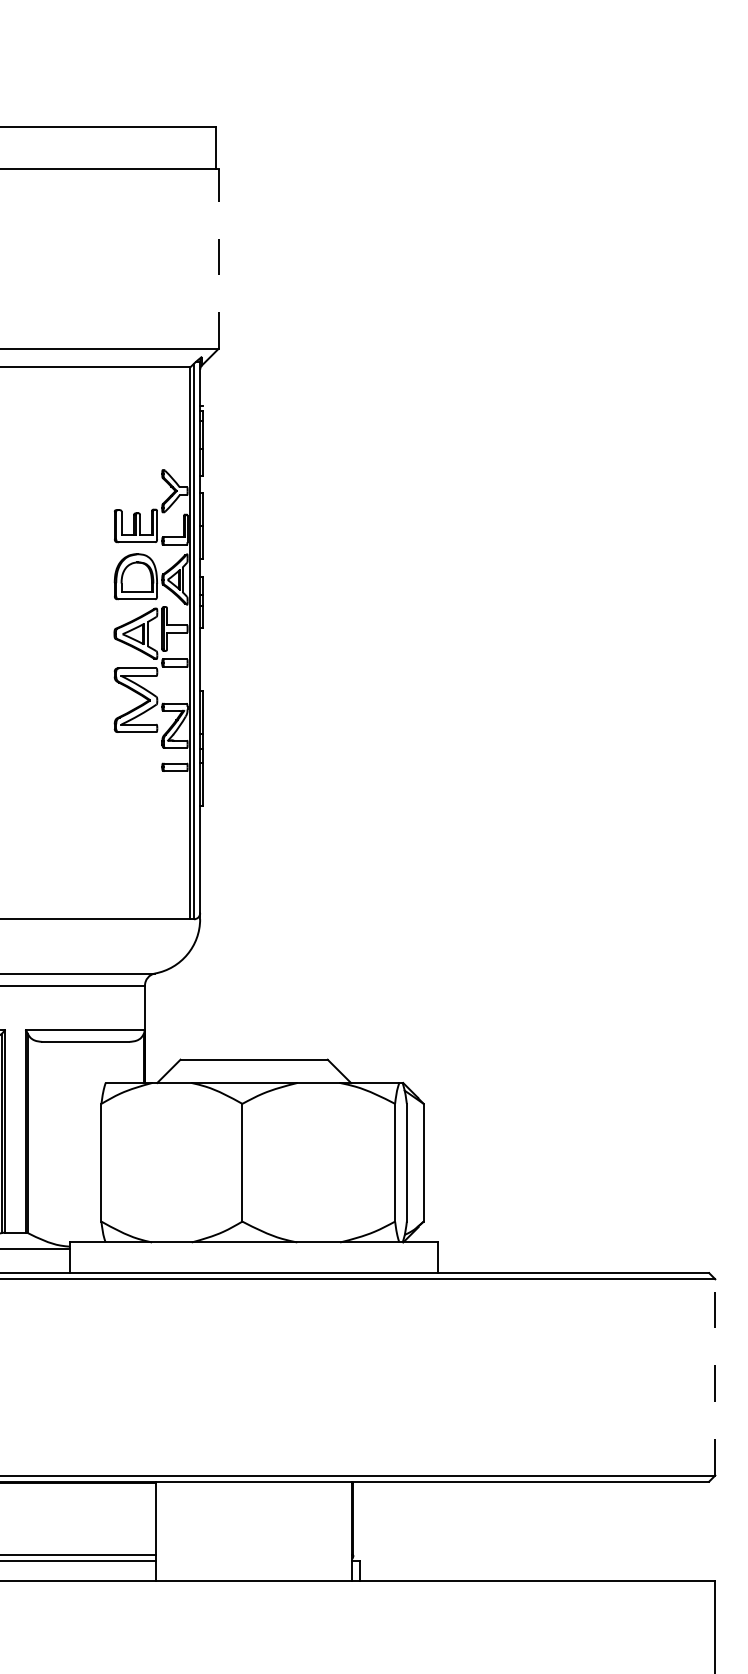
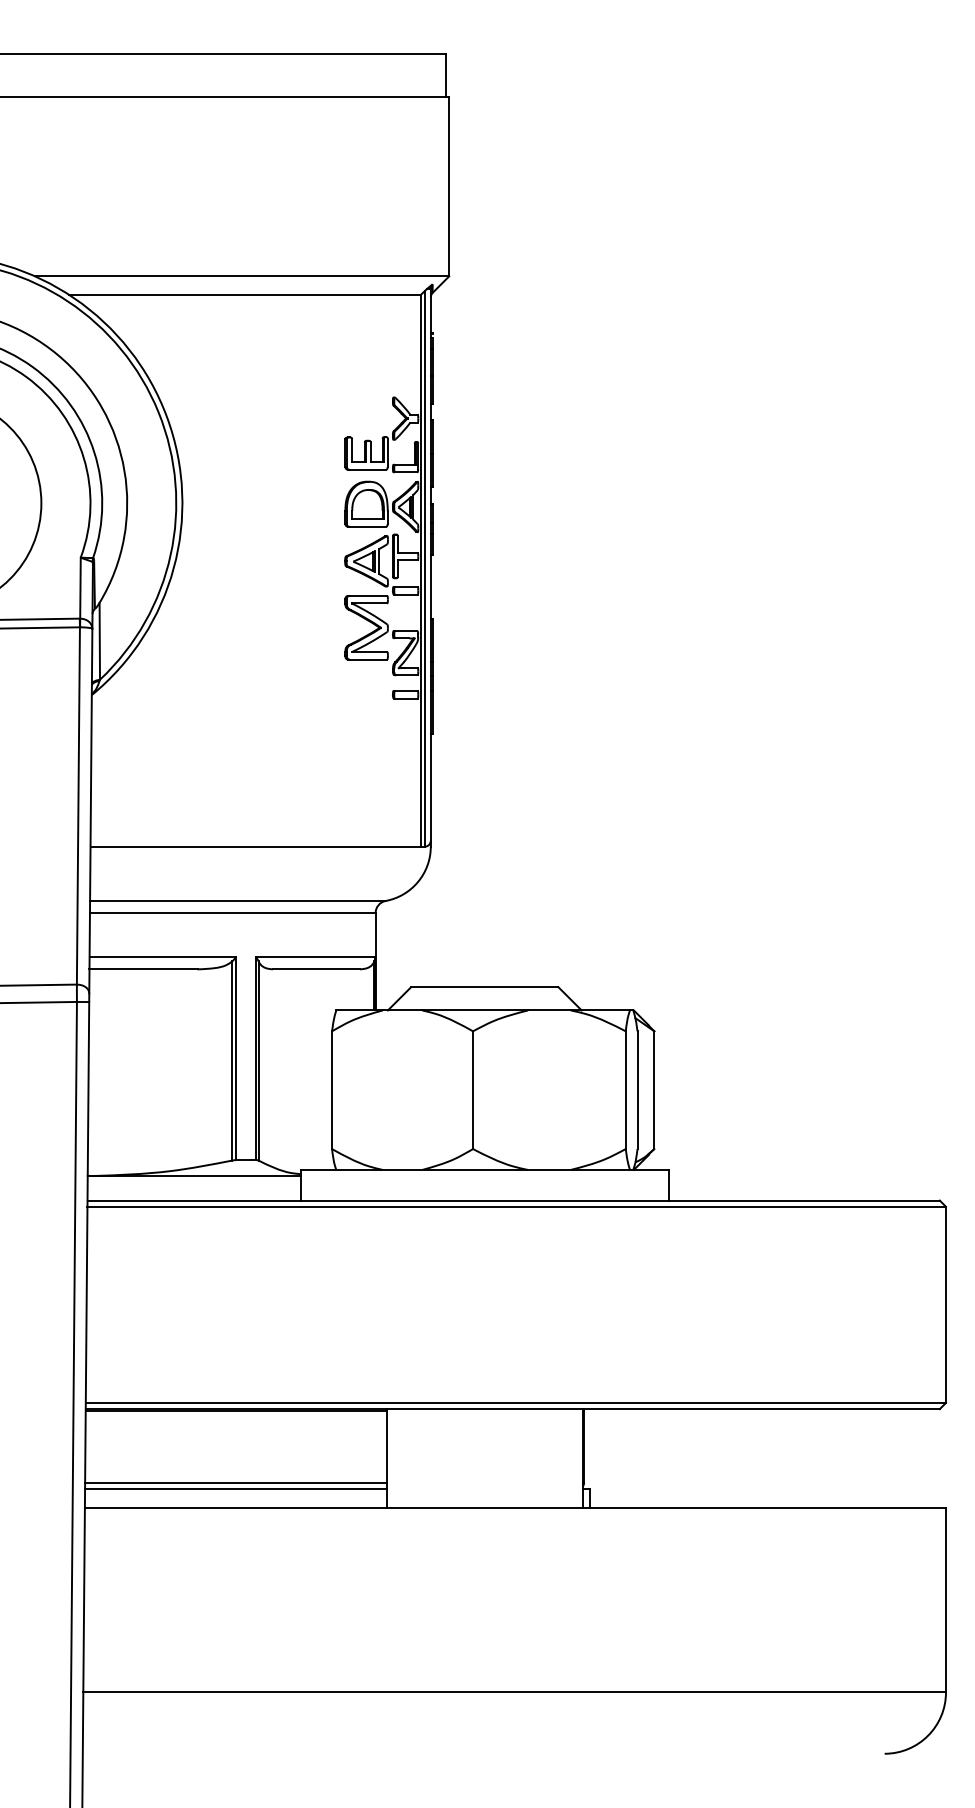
line: (218, 259) -> (449, 186), dashed -> solid
line: (714, 1377) -> (945, 1304), dashed -> solid

